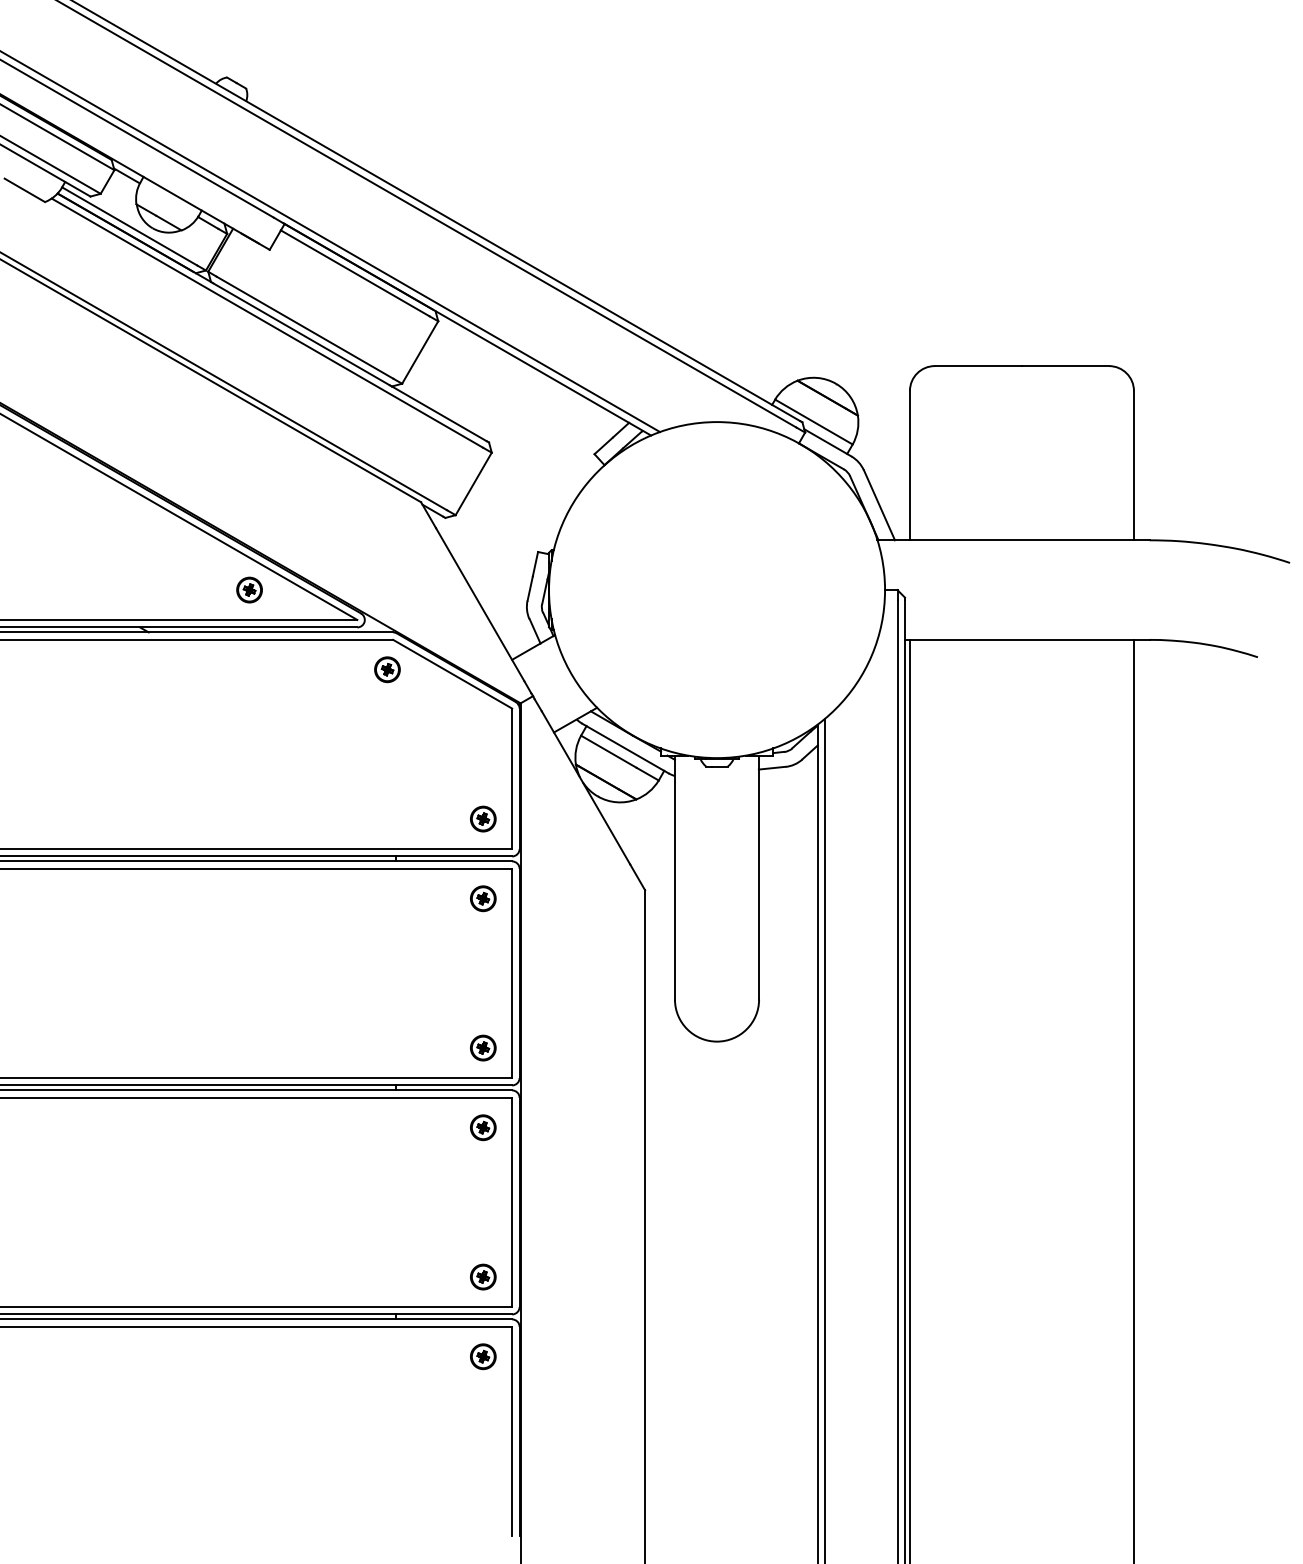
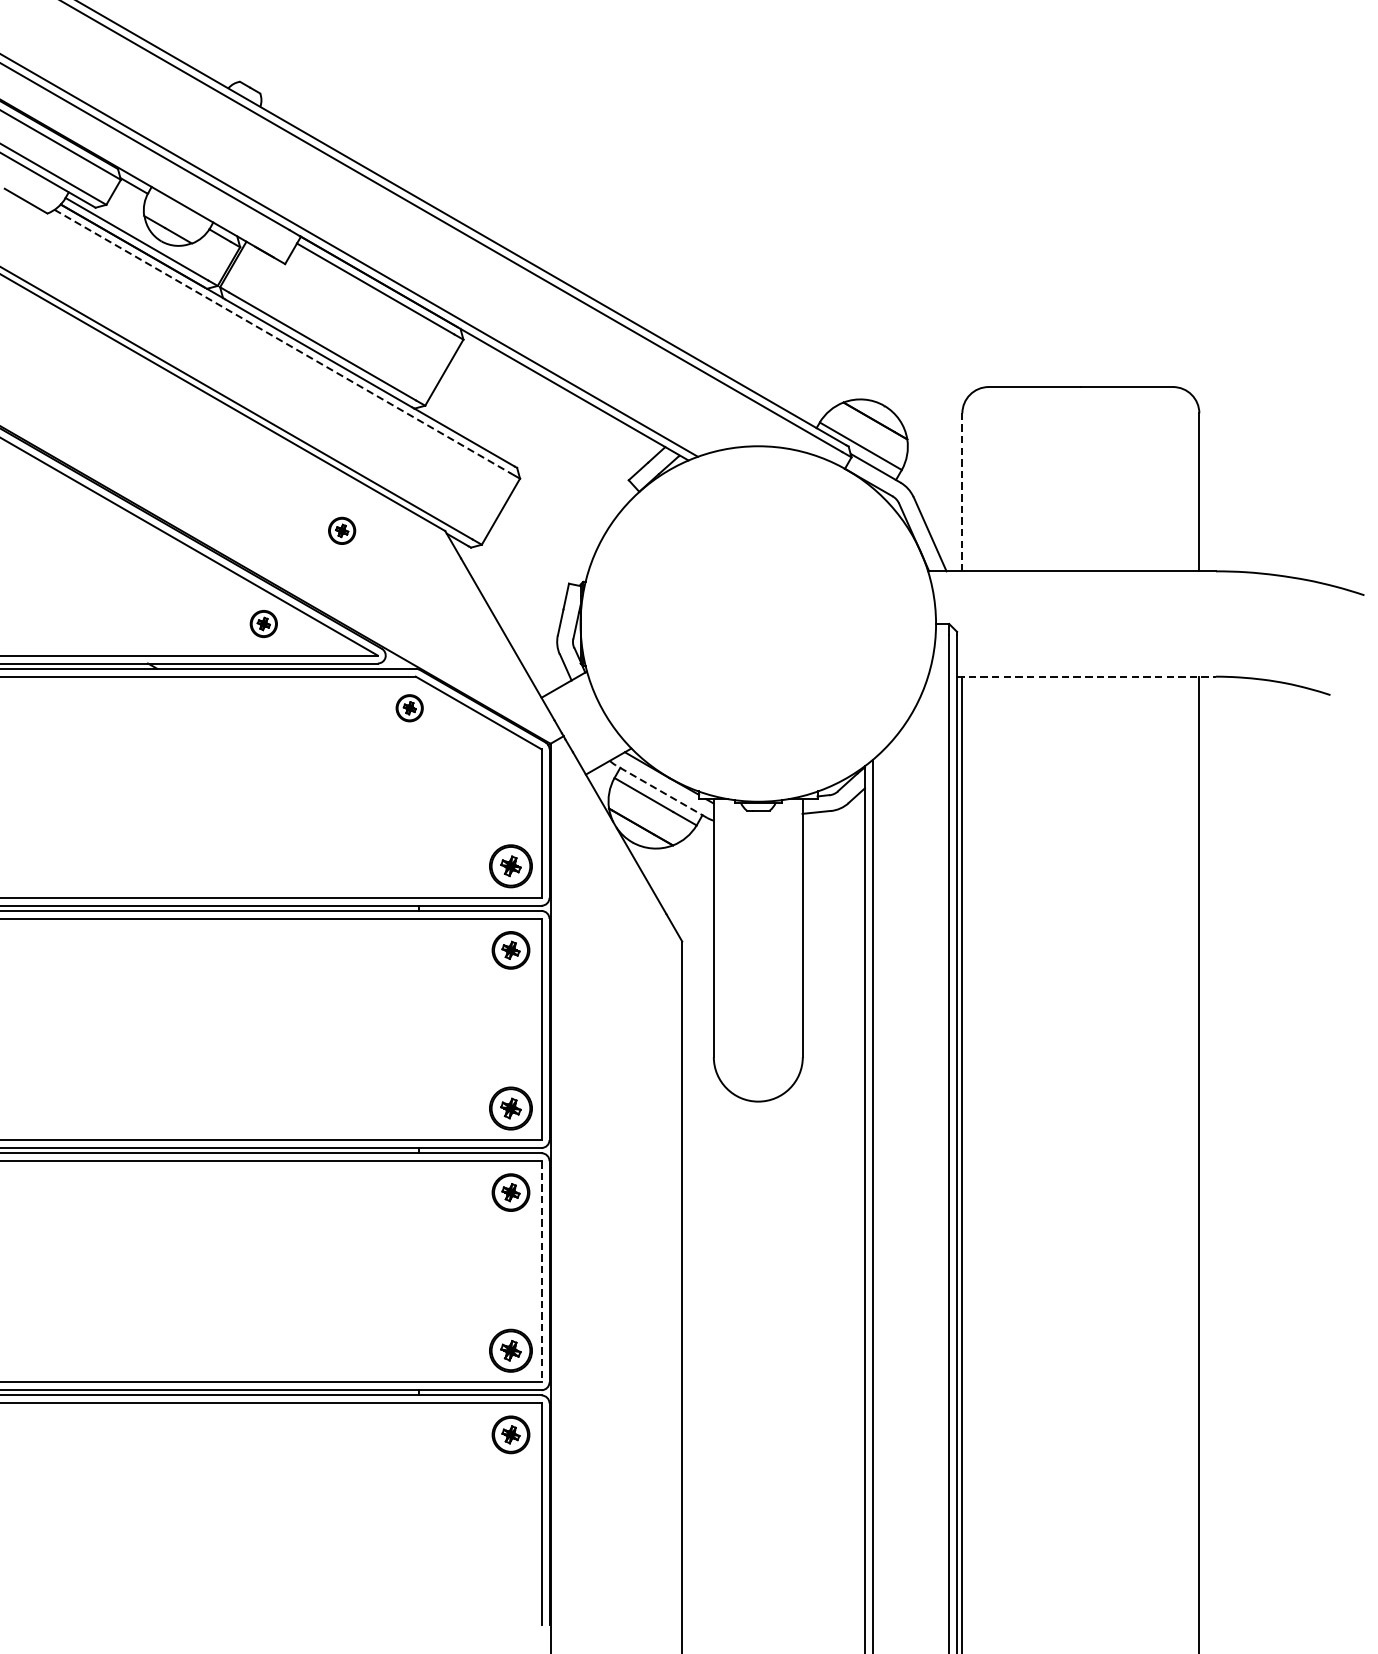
line: (267, 323) -> (282, 341), solid -> dashed
line: (909, 465) -> (961, 492), solid -> dashed
part: (323, 501) -> (342, 530), added
line: (1027, 639) -> (1086, 676), solid -> dashed
line: (625, 748) -> (661, 791), solid -> dashed
part: (483, 818) -> (511, 865), size x1.6
part: (483, 898) -> (511, 950), size x1.4
part: (483, 1047) -> (511, 1107), size x1.6
part: (483, 1127) -> (511, 1192), size x1.4
line: (512, 1202) -> (541, 1271), solid -> dashed
part: (483, 1276) -> (511, 1350), size x1.6
part: (483, 1356) -> (511, 1434), size x1.4

